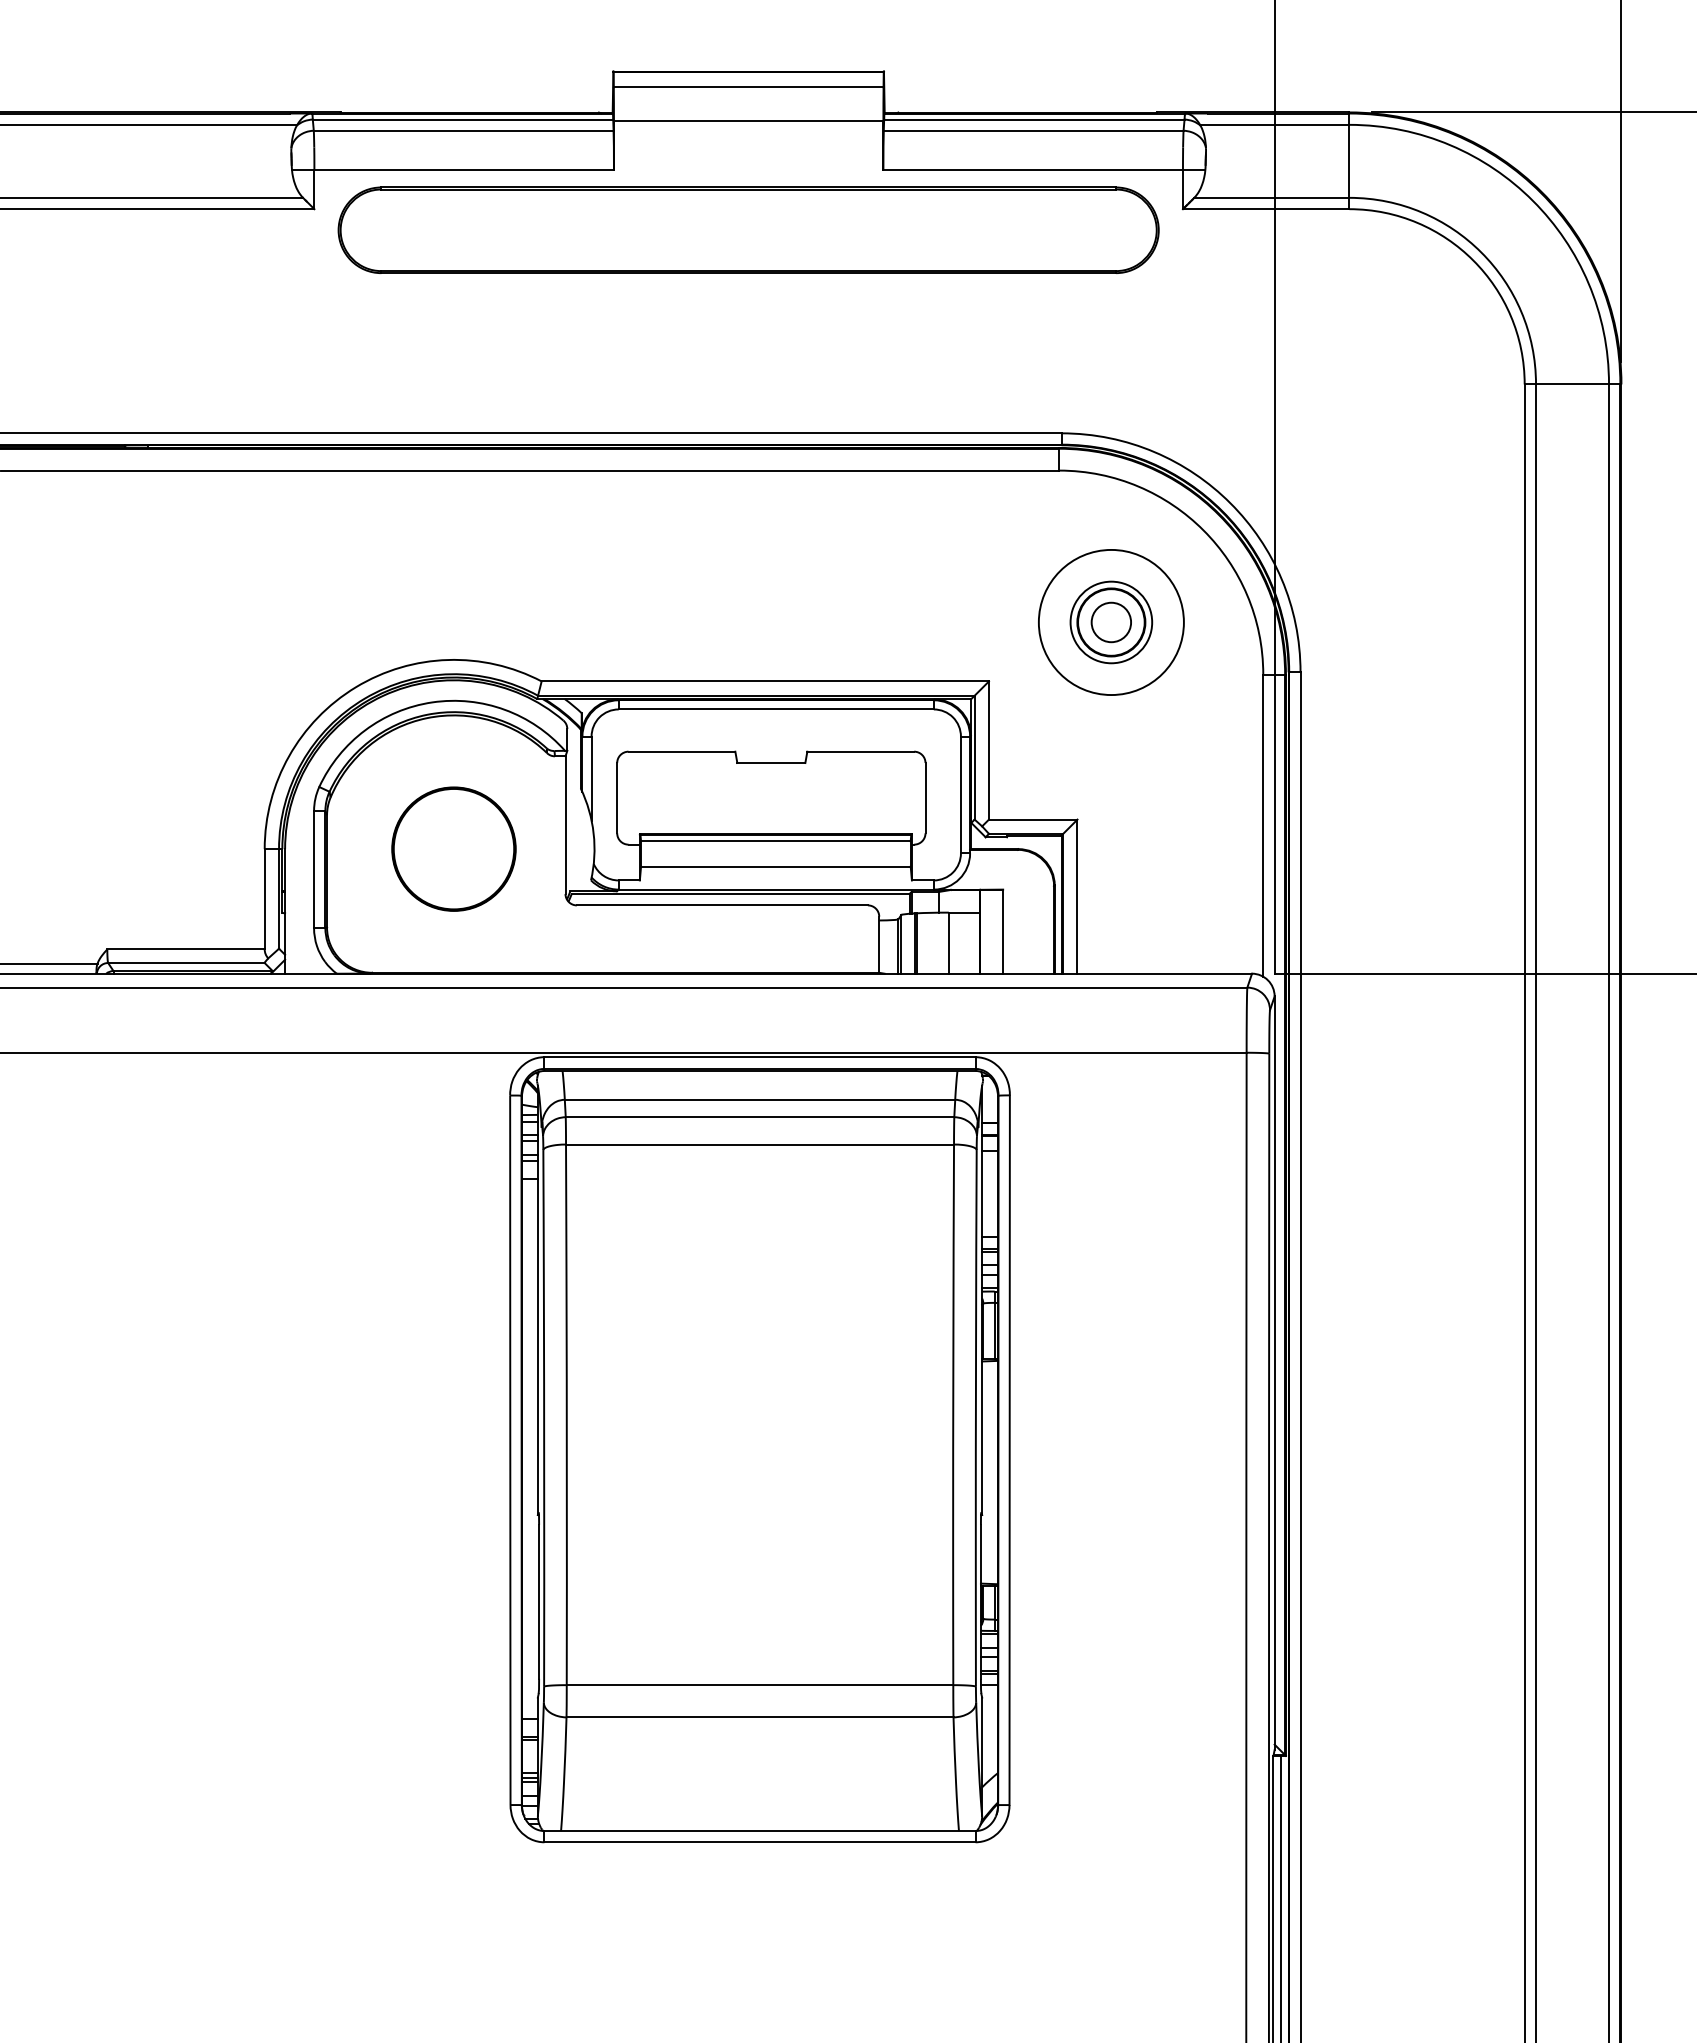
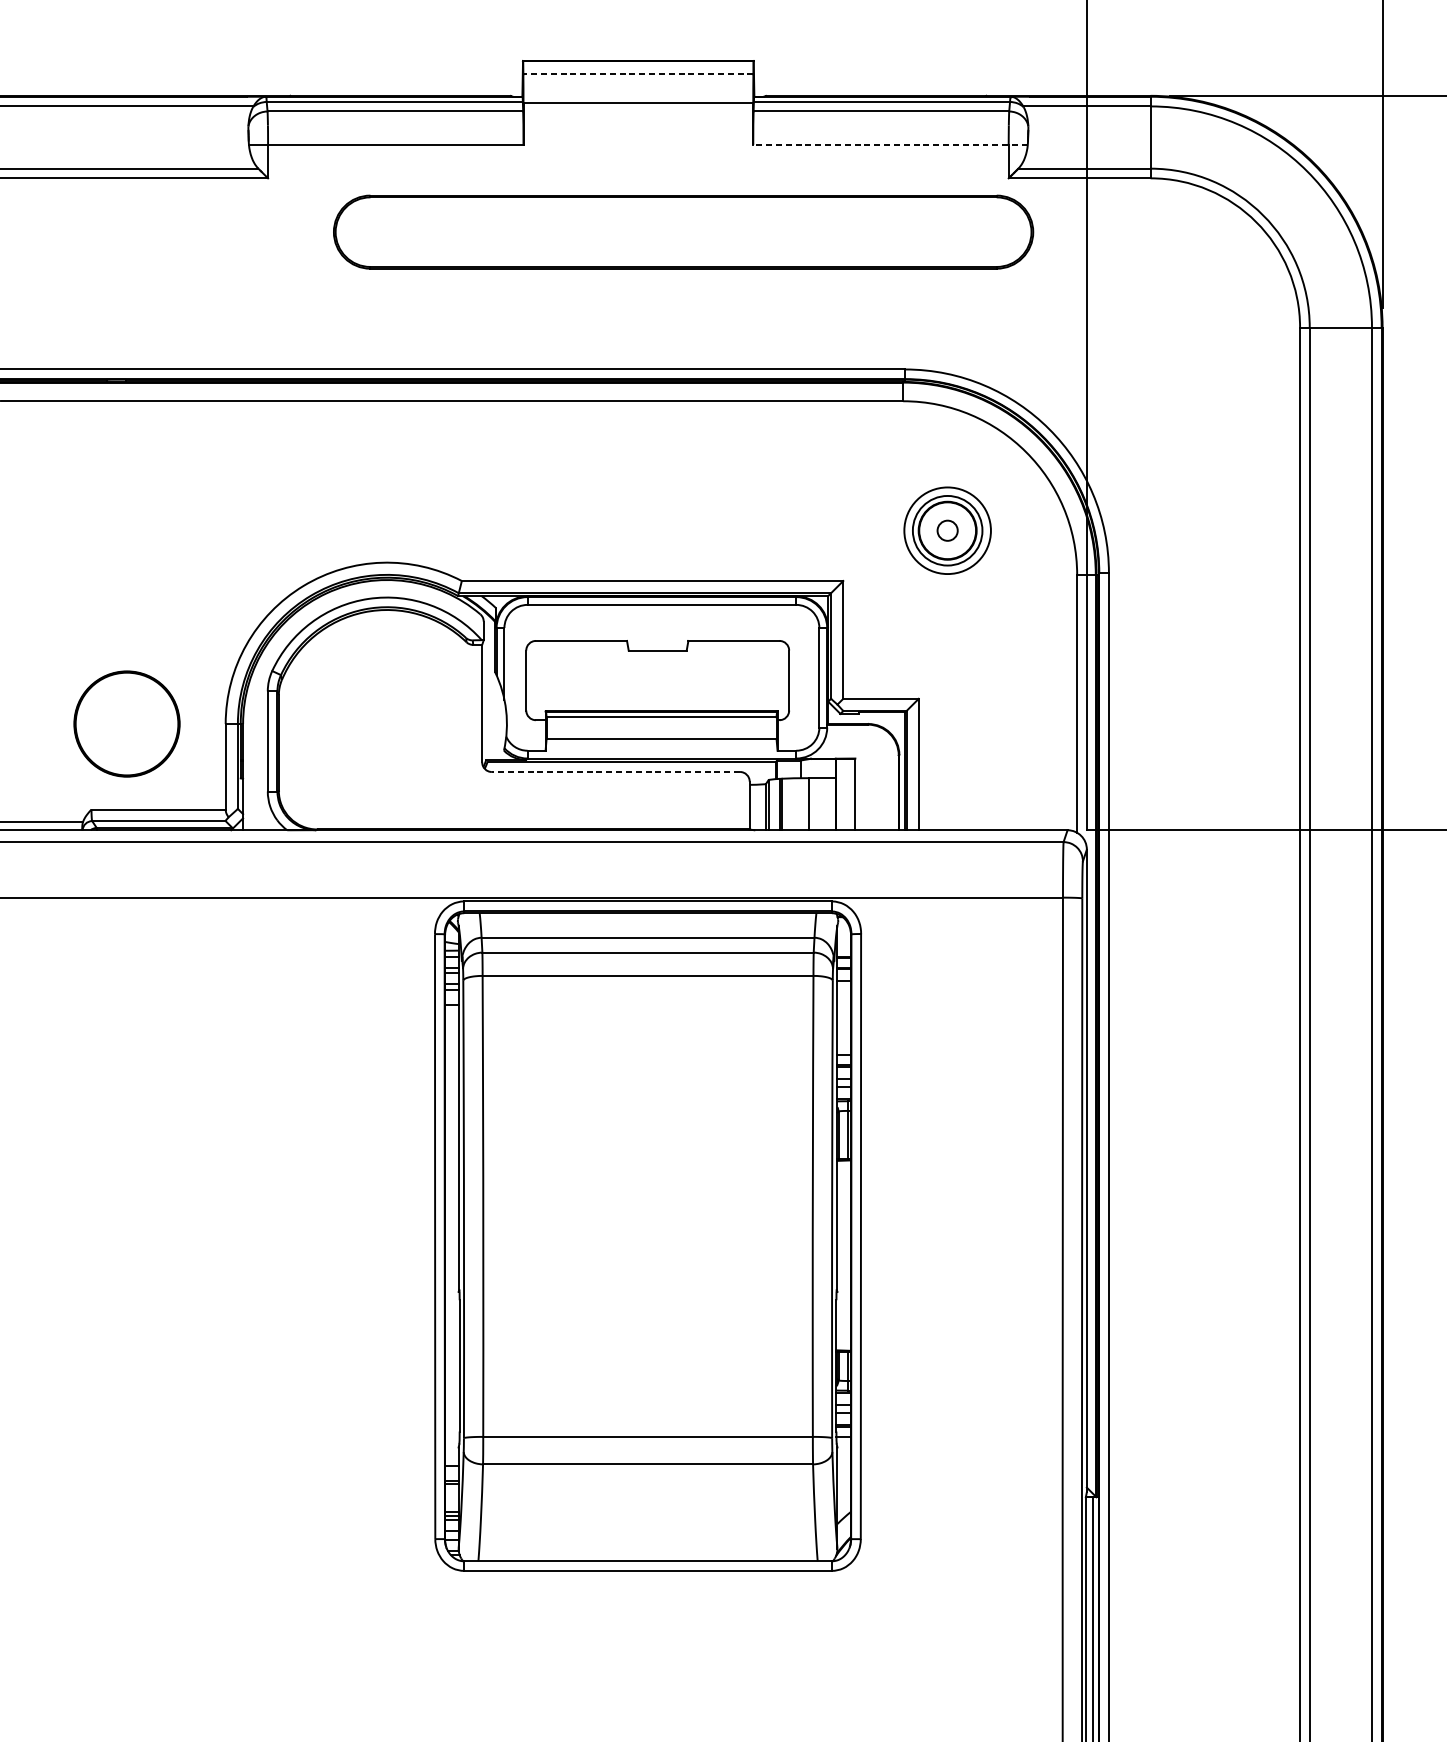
line: (748, 87) -> (638, 74), solid -> dashed
line: (1044, 170) -> (890, 145), solid -> dashed
part: (748, 229) -> (683, 231), moved
circle: (1110, 622) -> (946, 530), size x0.7
circle: (1111, 622) -> (947, 530), size x0.6
part: (453, 848) -> (126, 723), moved
line: (722, 905) -> (616, 772), solid -> dashed

